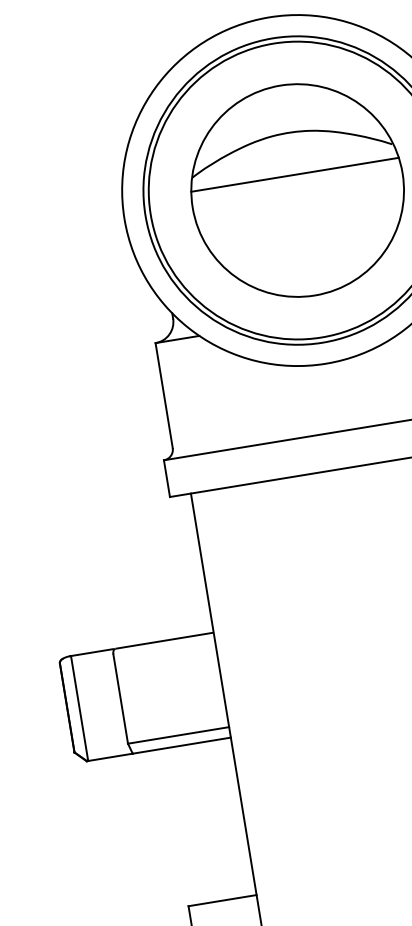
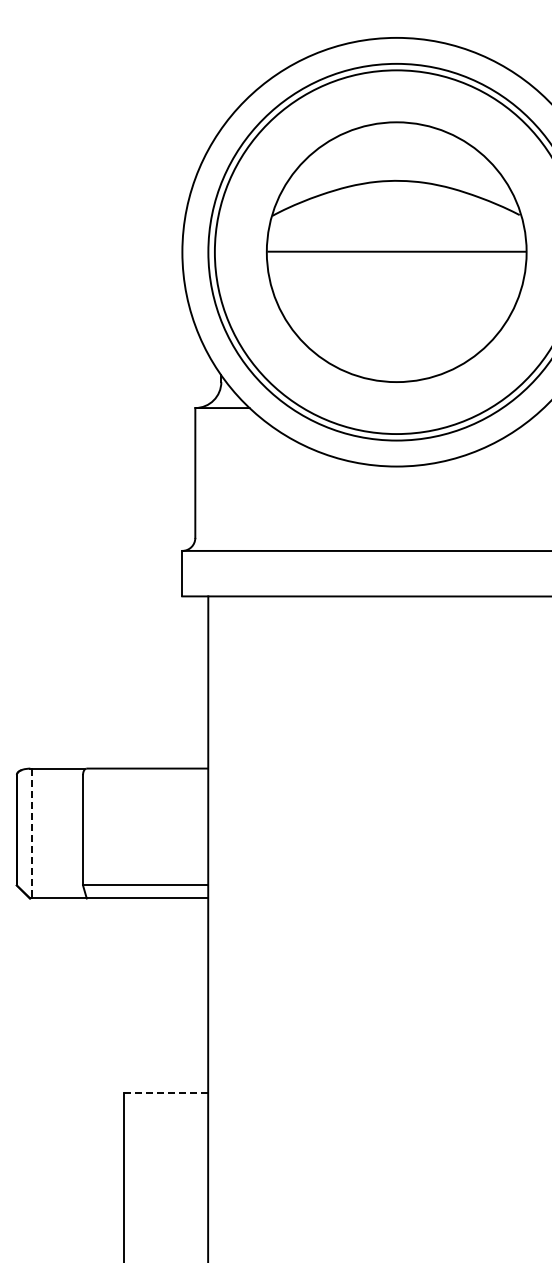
line: (294, 174) -> (396, 251), moved
line: (79, 708) -> (31, 833), solid -> dashed
line: (222, 900) -> (166, 1093), solid -> dashed

